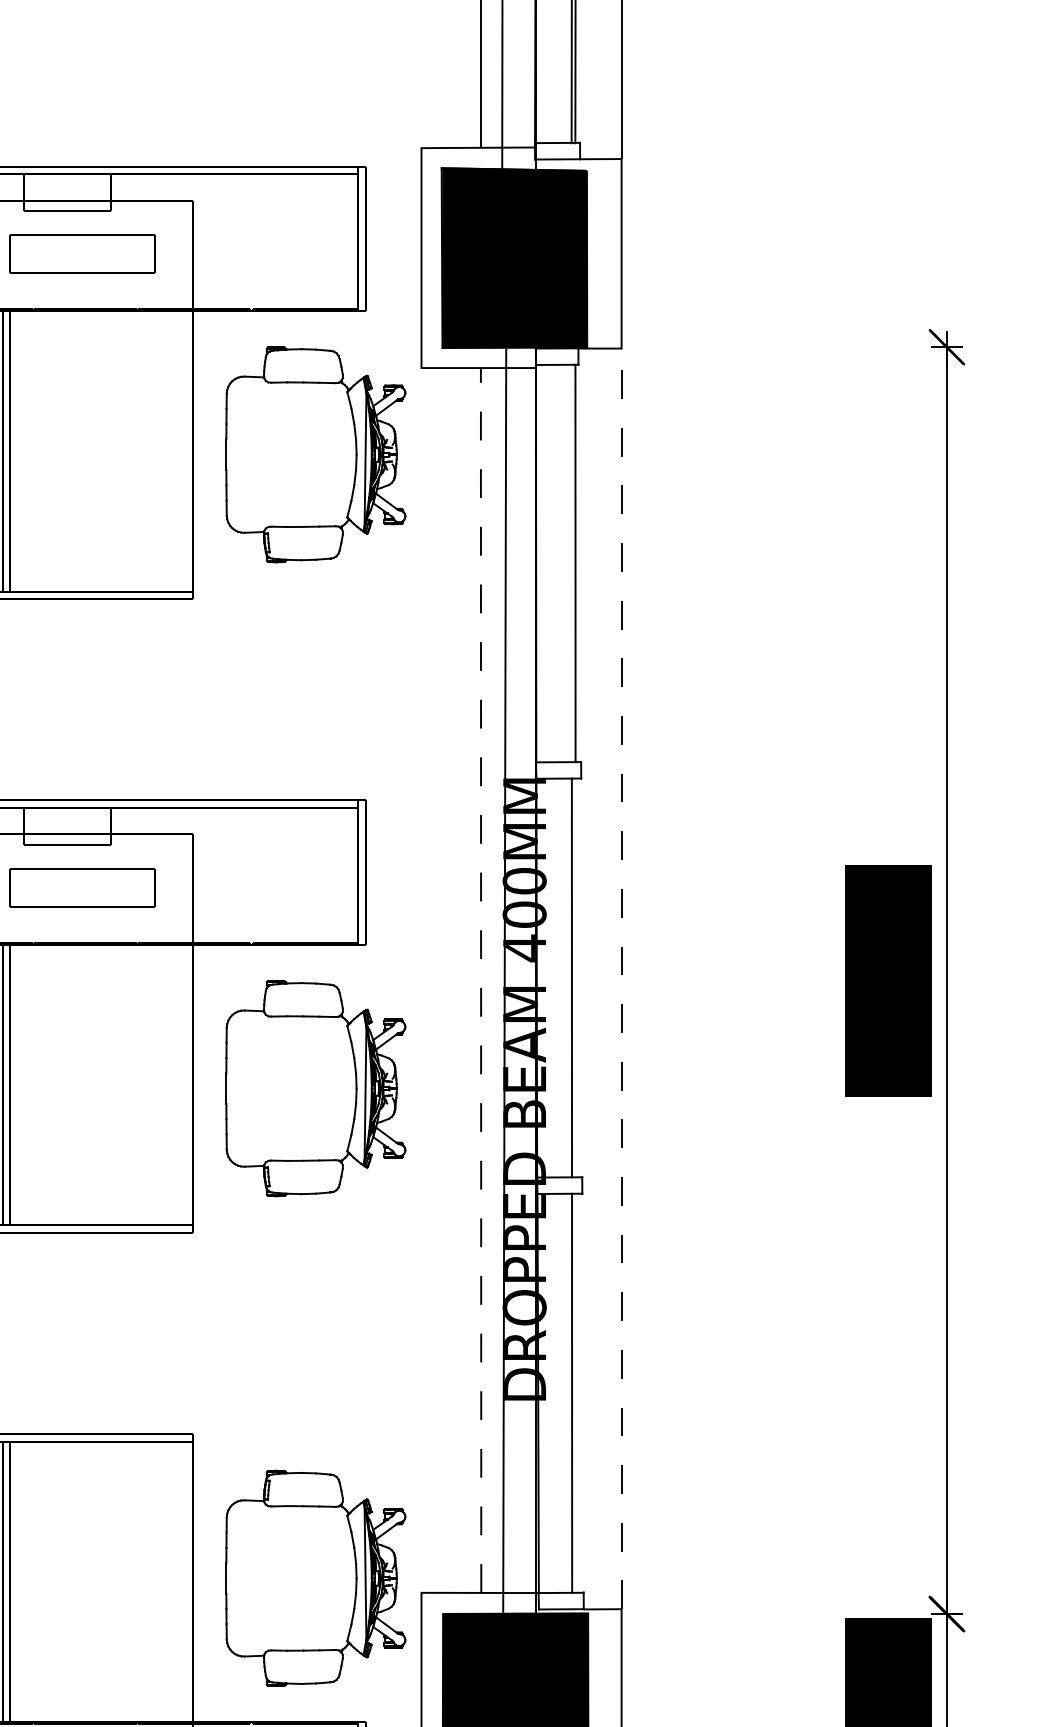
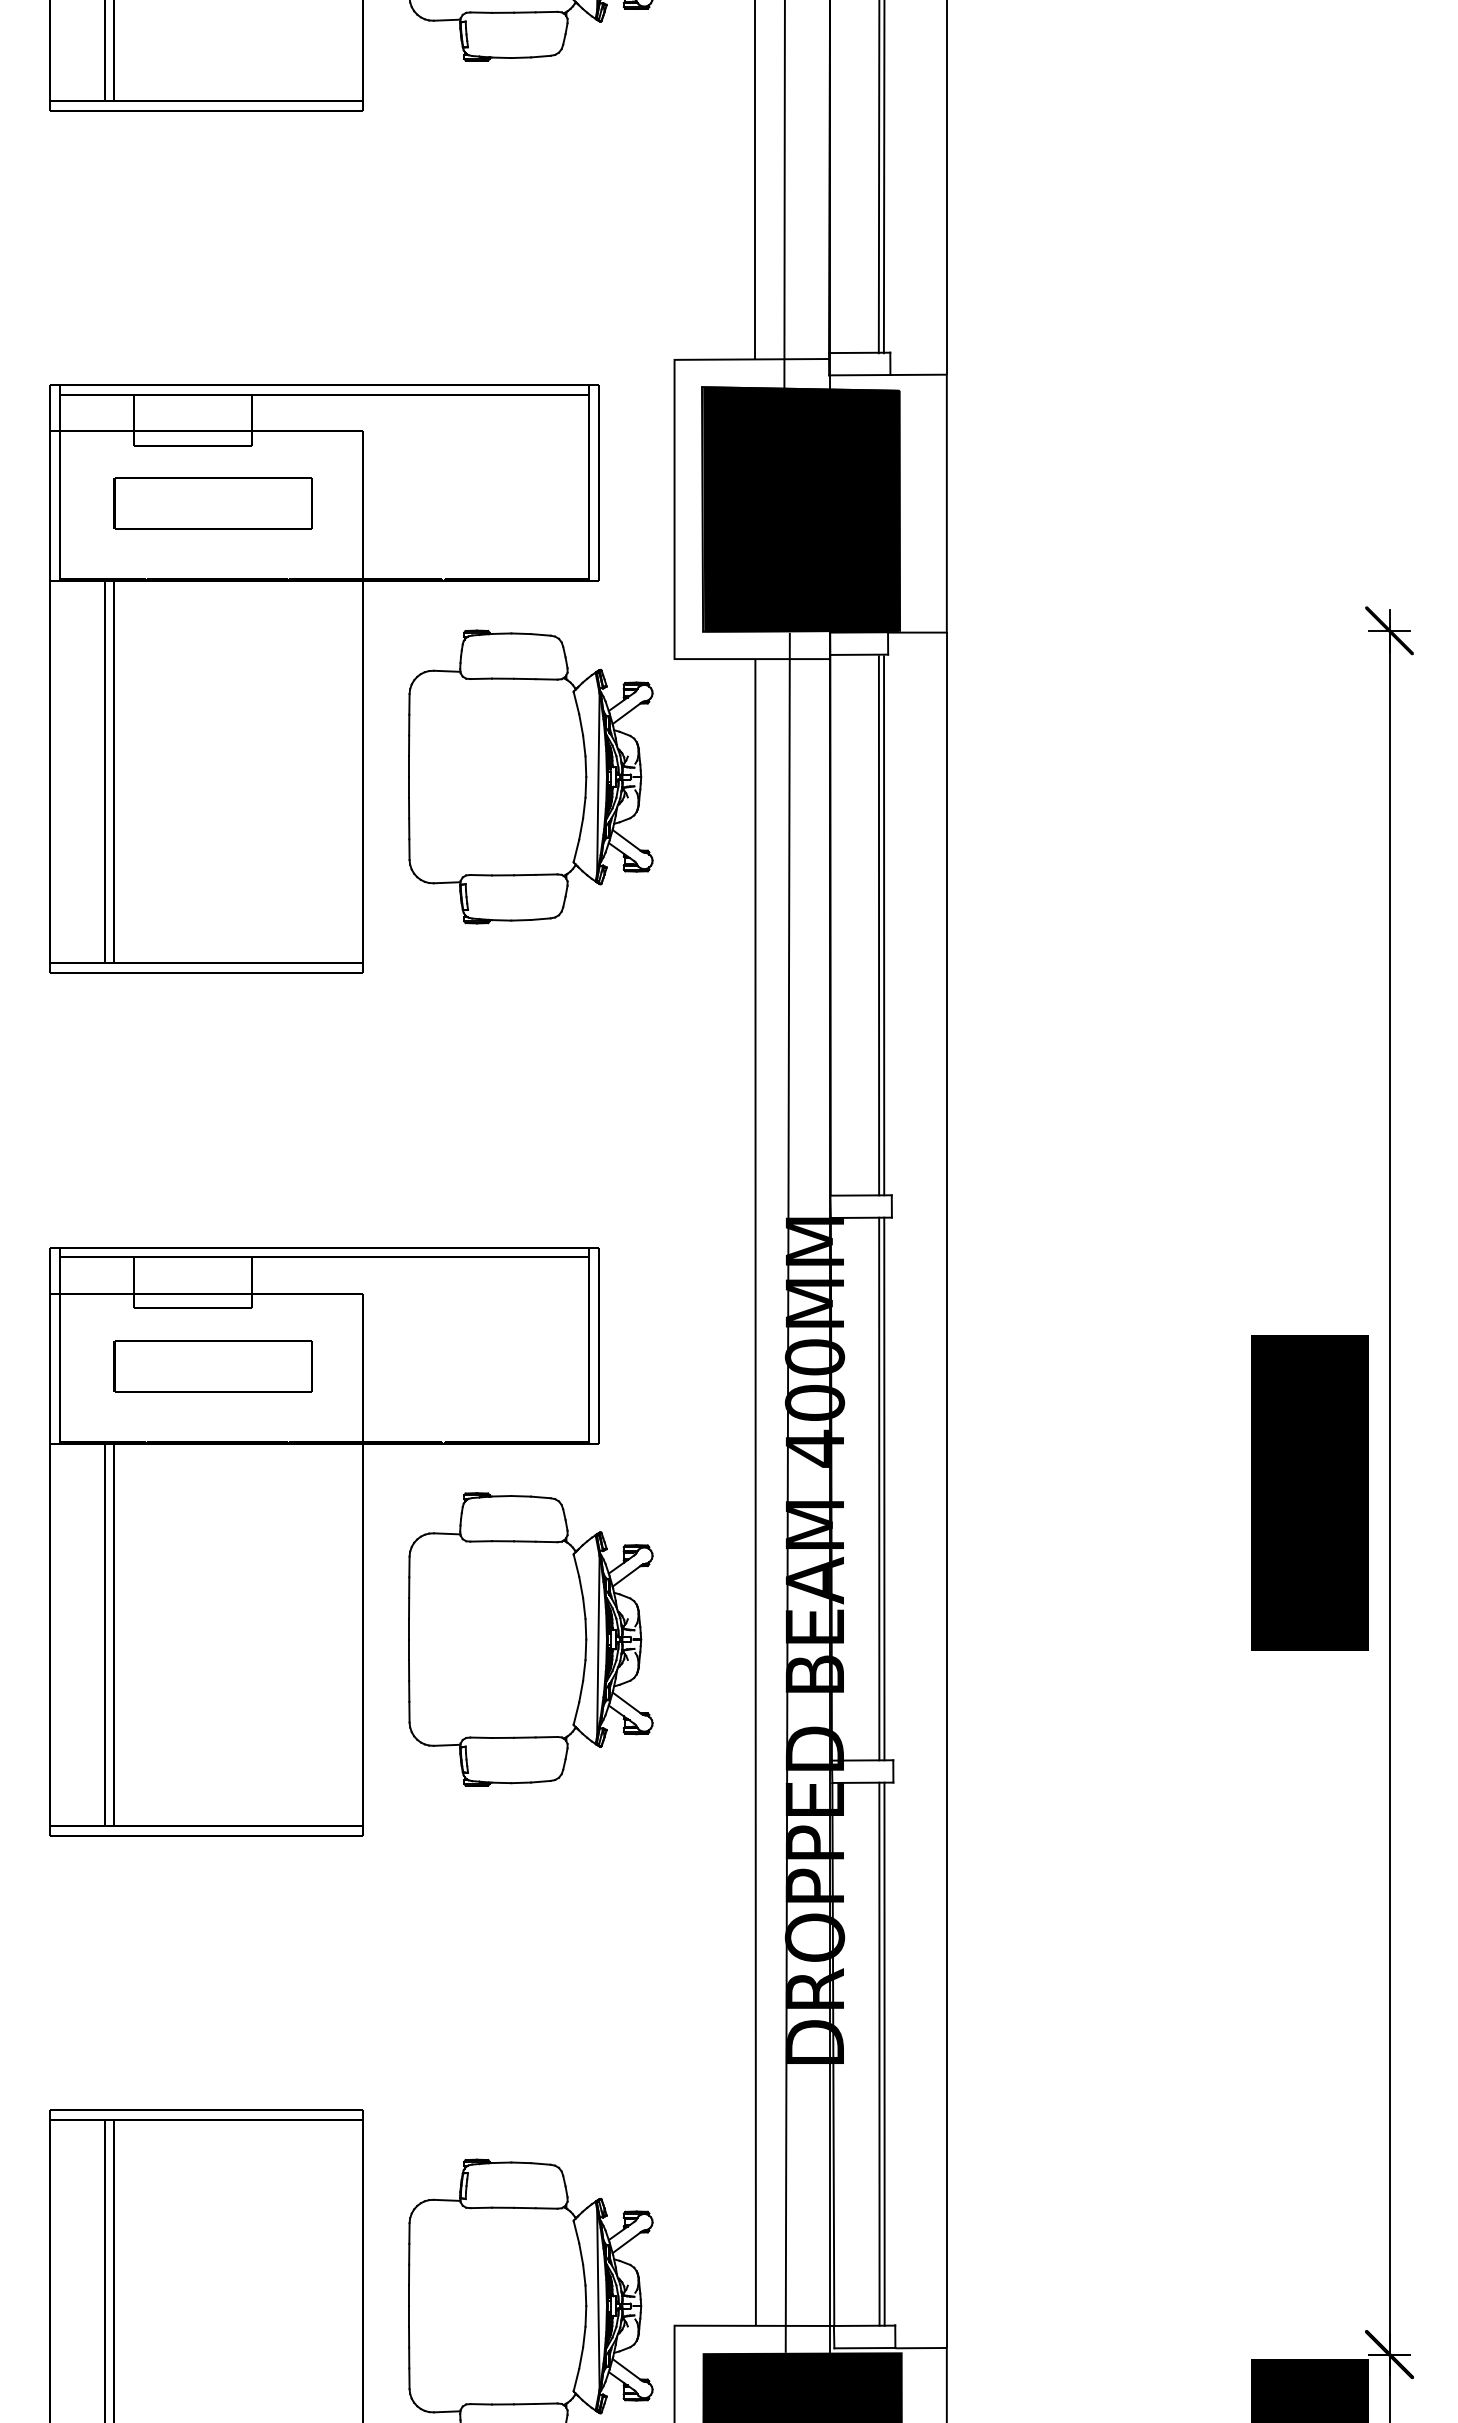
line: (571, 563) -> (878, 925), added
line: (575, 977) -> (884, 1488), added
line: (480, 979) -> (755, 1491), dashed -> solid
line: (621, 979) -> (946, 1490), dashed -> solid
line: (575, 1392) -> (884, 2053), added

